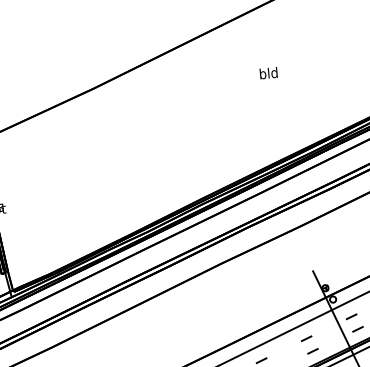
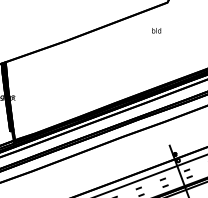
text: (268, 72) -> (156, 30), moved

